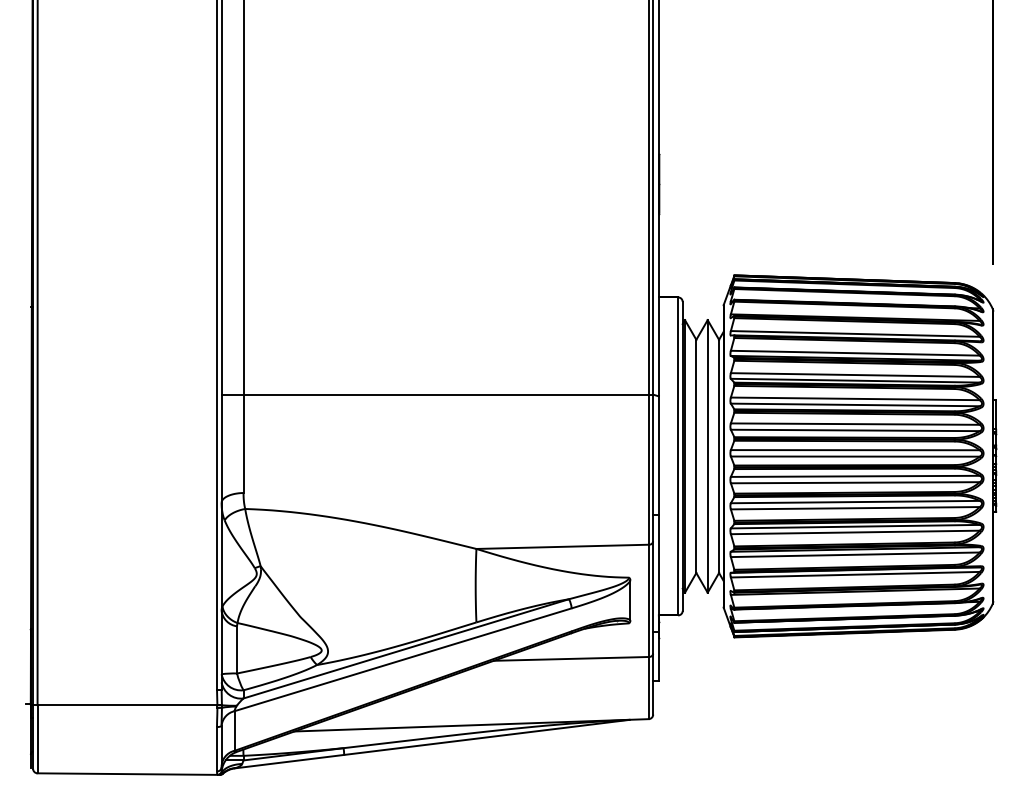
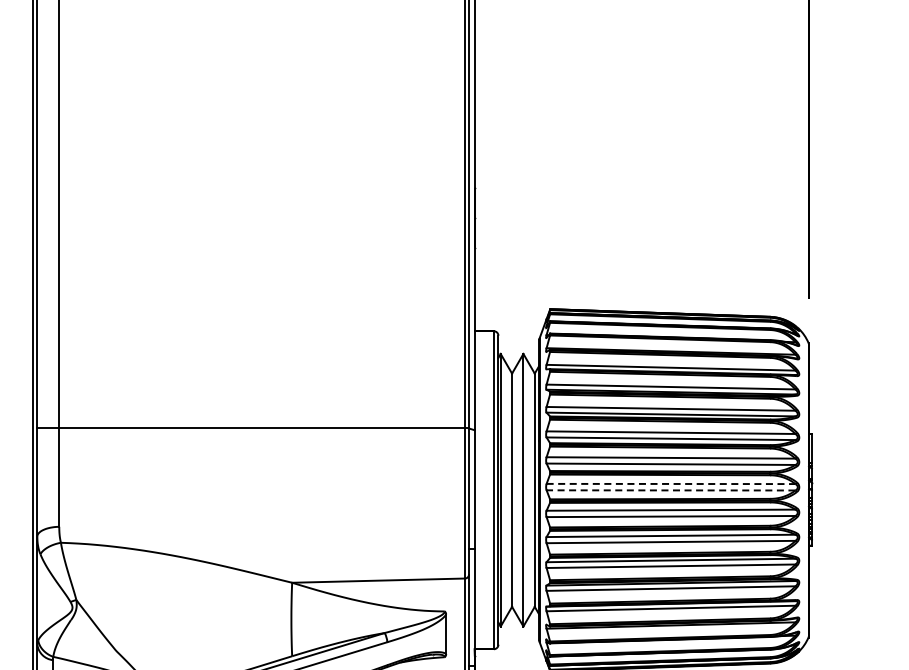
line: (855, 450) -> (671, 484), solid -> dashed
line: (854, 456) -> (670, 490), solid -> dashed

